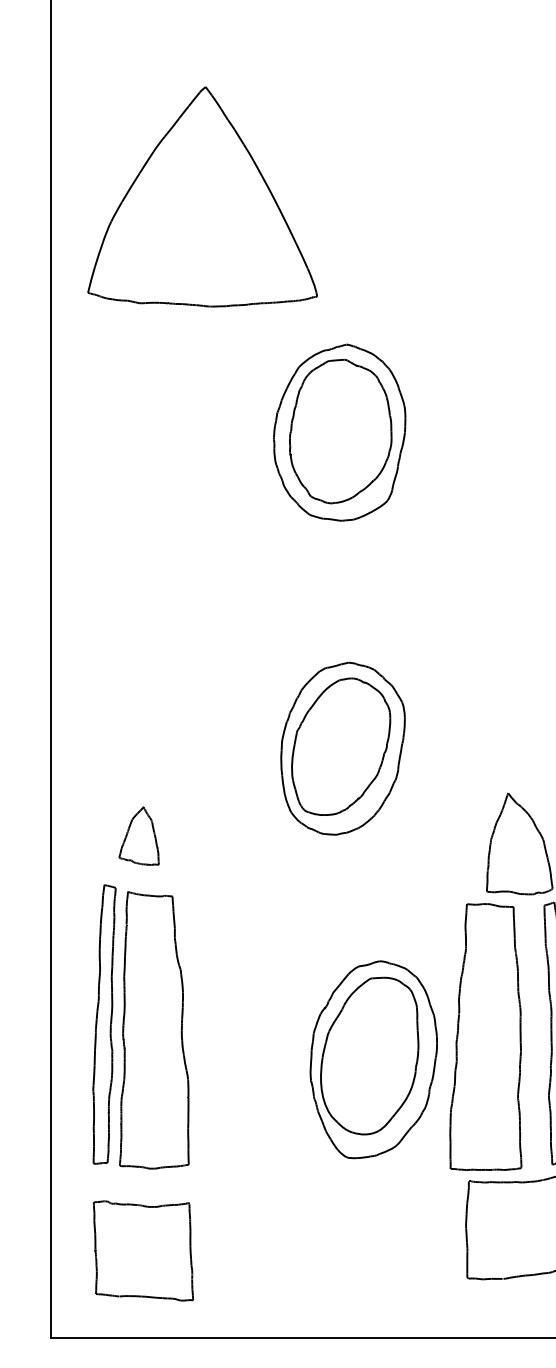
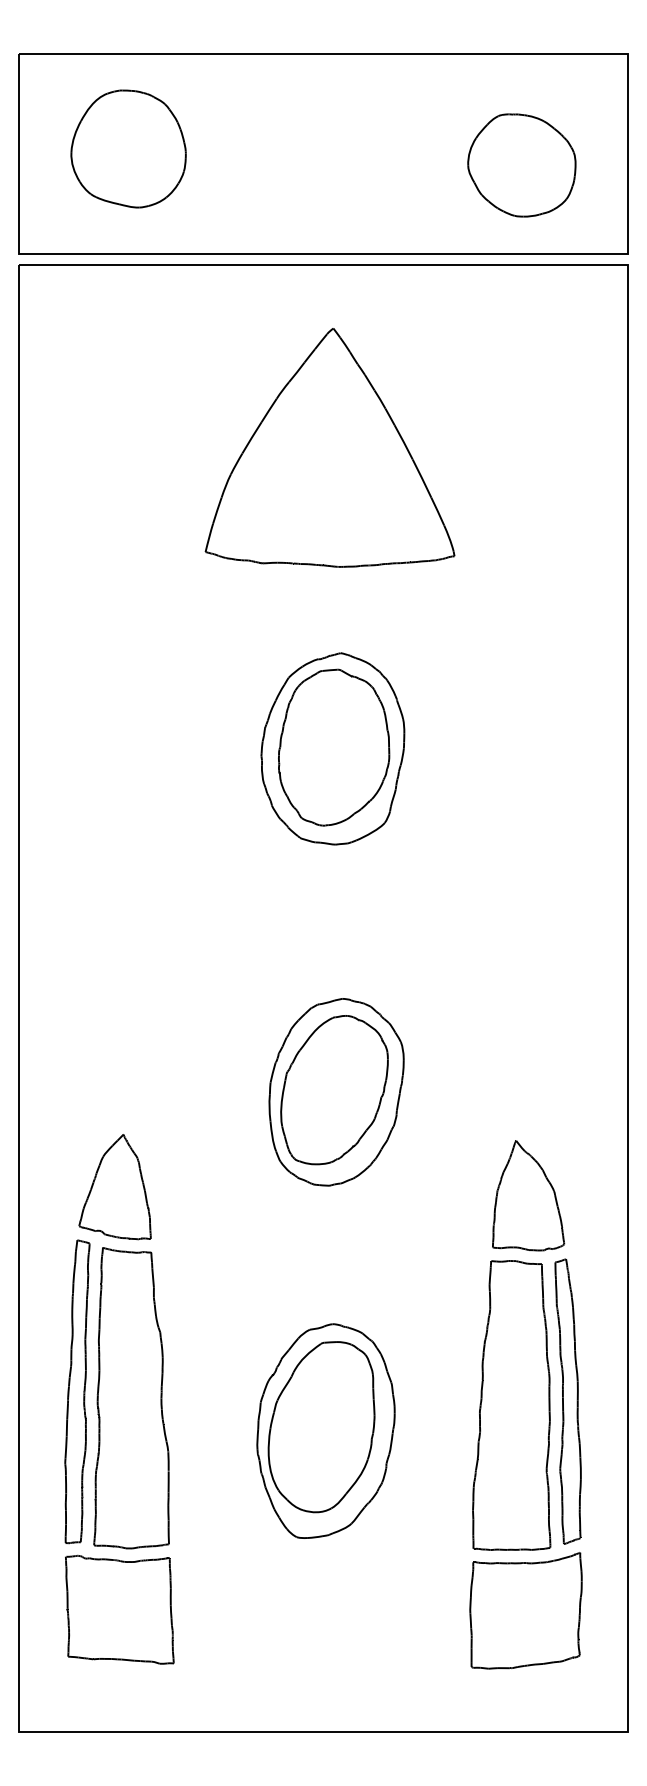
part: (202, 196) -> (329, 447), moved
part: (138, 836) -> (114, 1187), size x1.67
part: (485, 1037) -> (511, 1405), moved
part: (373, 1059) -> (325, 1430), moved
part: (143, 1250) -> (119, 1609), moved

